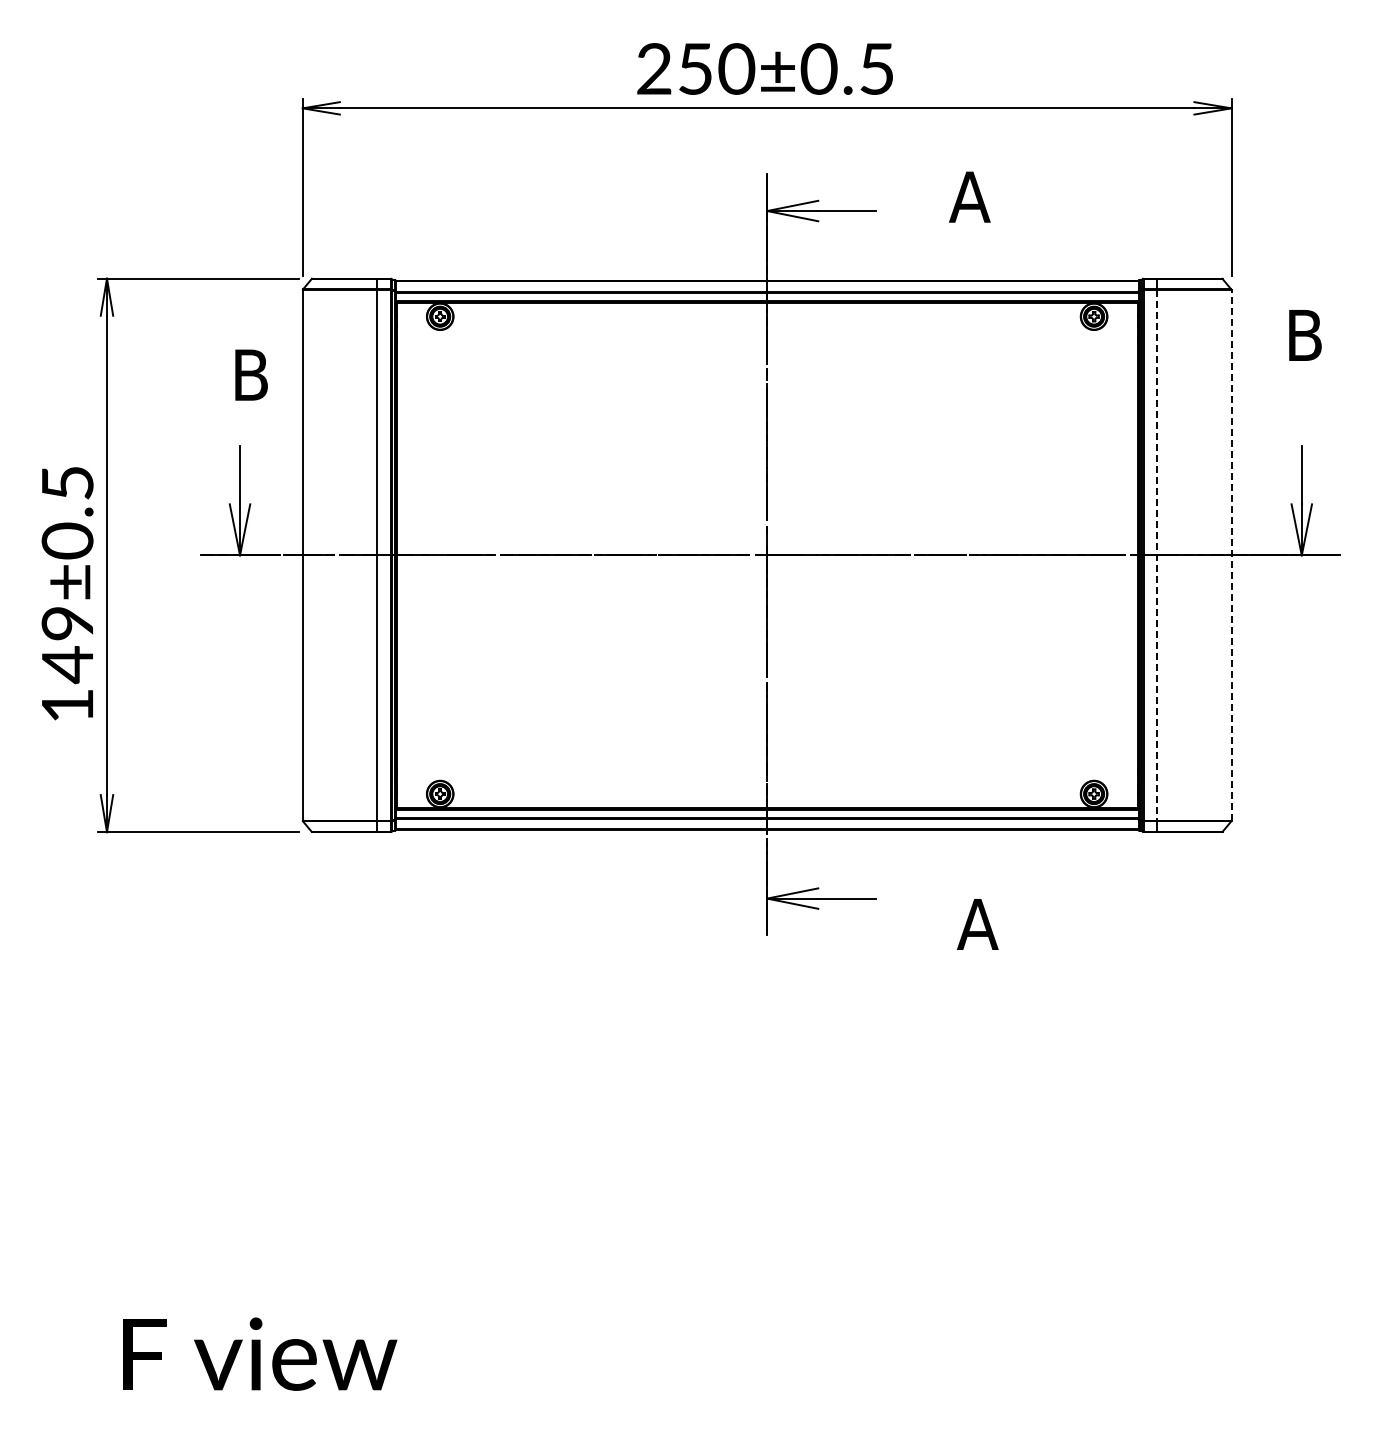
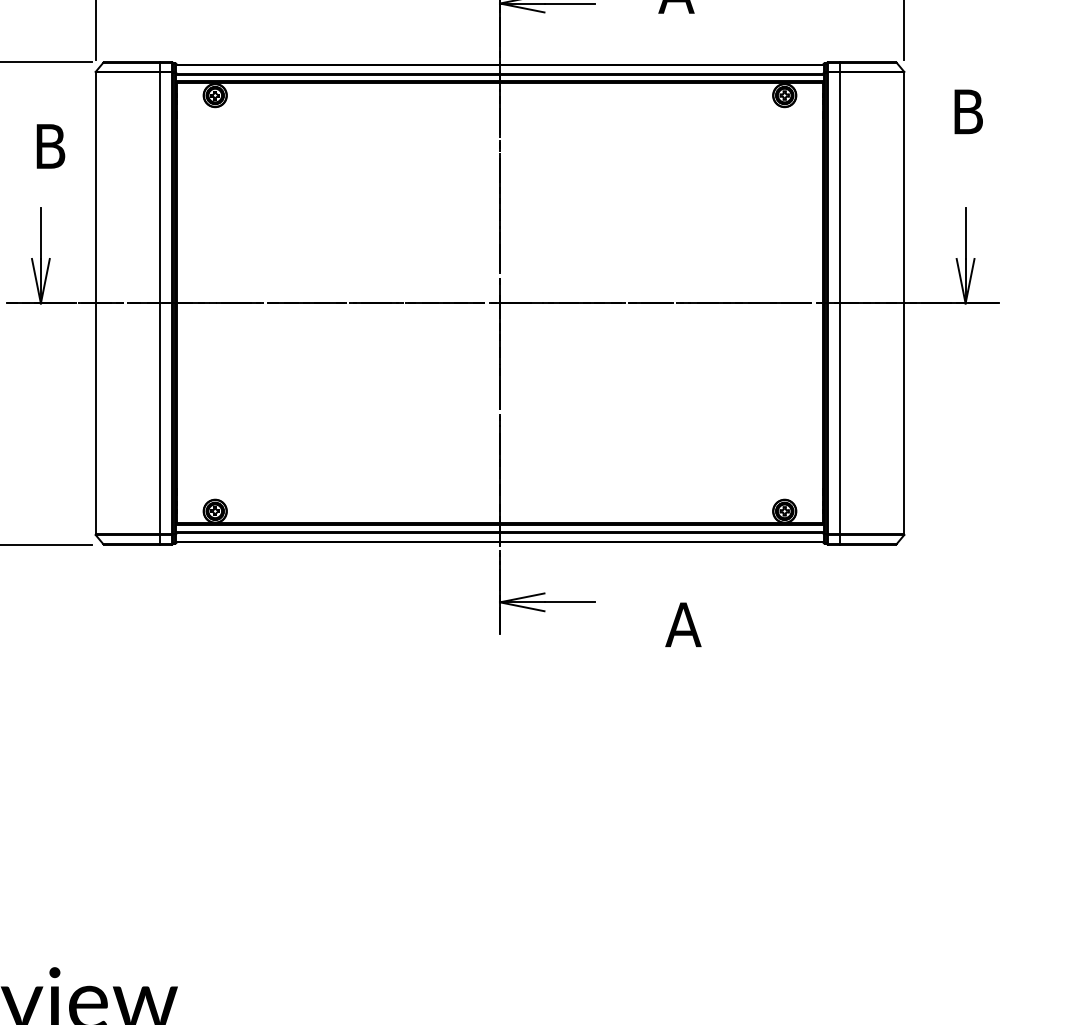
line: (1231, 554) -> (904, 302), dashed -> solid
line: (1157, 555) -> (839, 303), dashed -> solid

